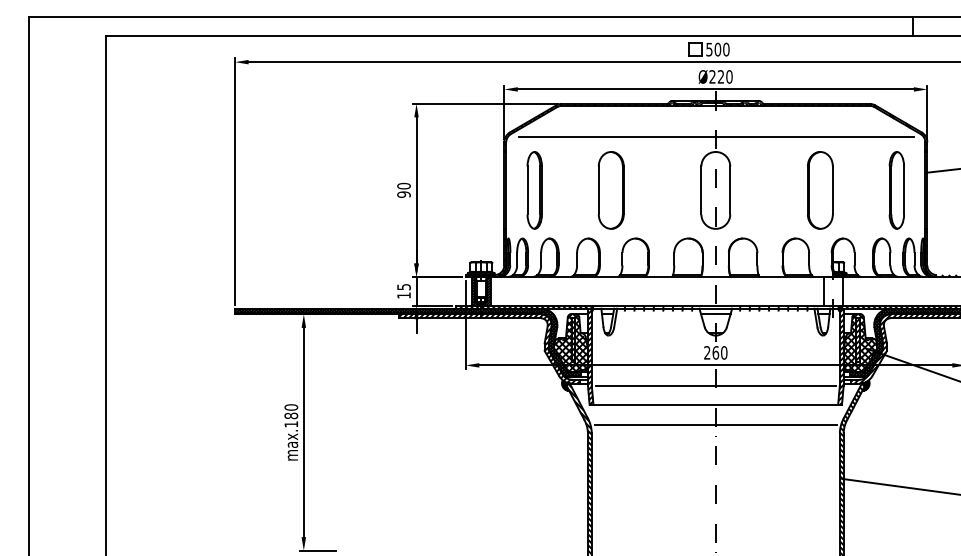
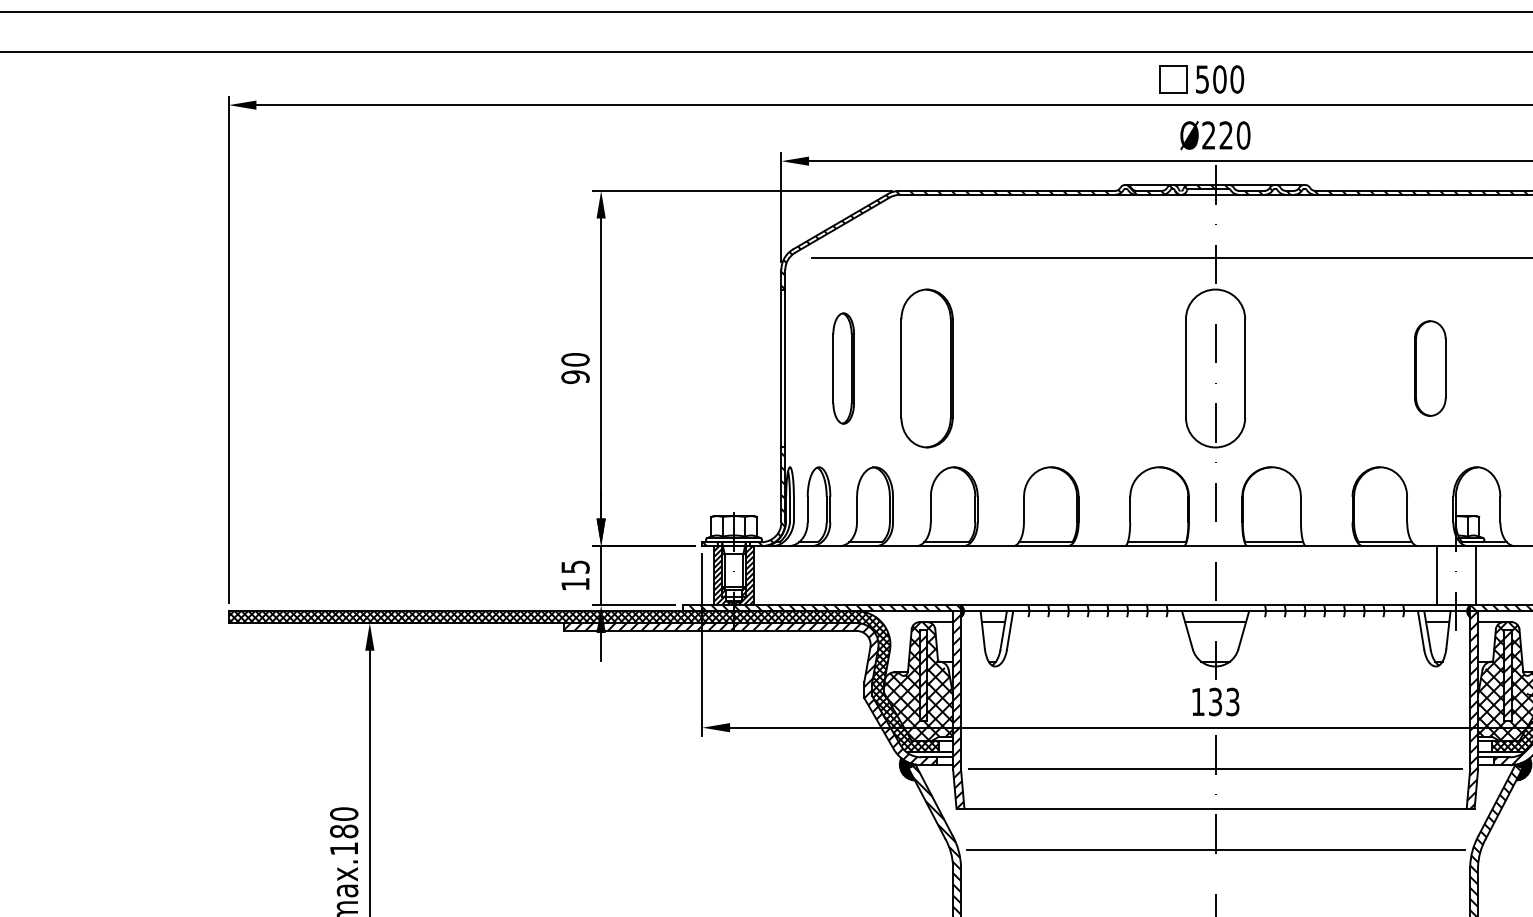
part: (534, 190) -> (843, 368), size x0.7
part: (610, 190) -> (925, 368), moved
part: (820, 190) -> (1430, 368), size x0.6
text: (715, 352) -> (1214, 701), 260 -> 133

